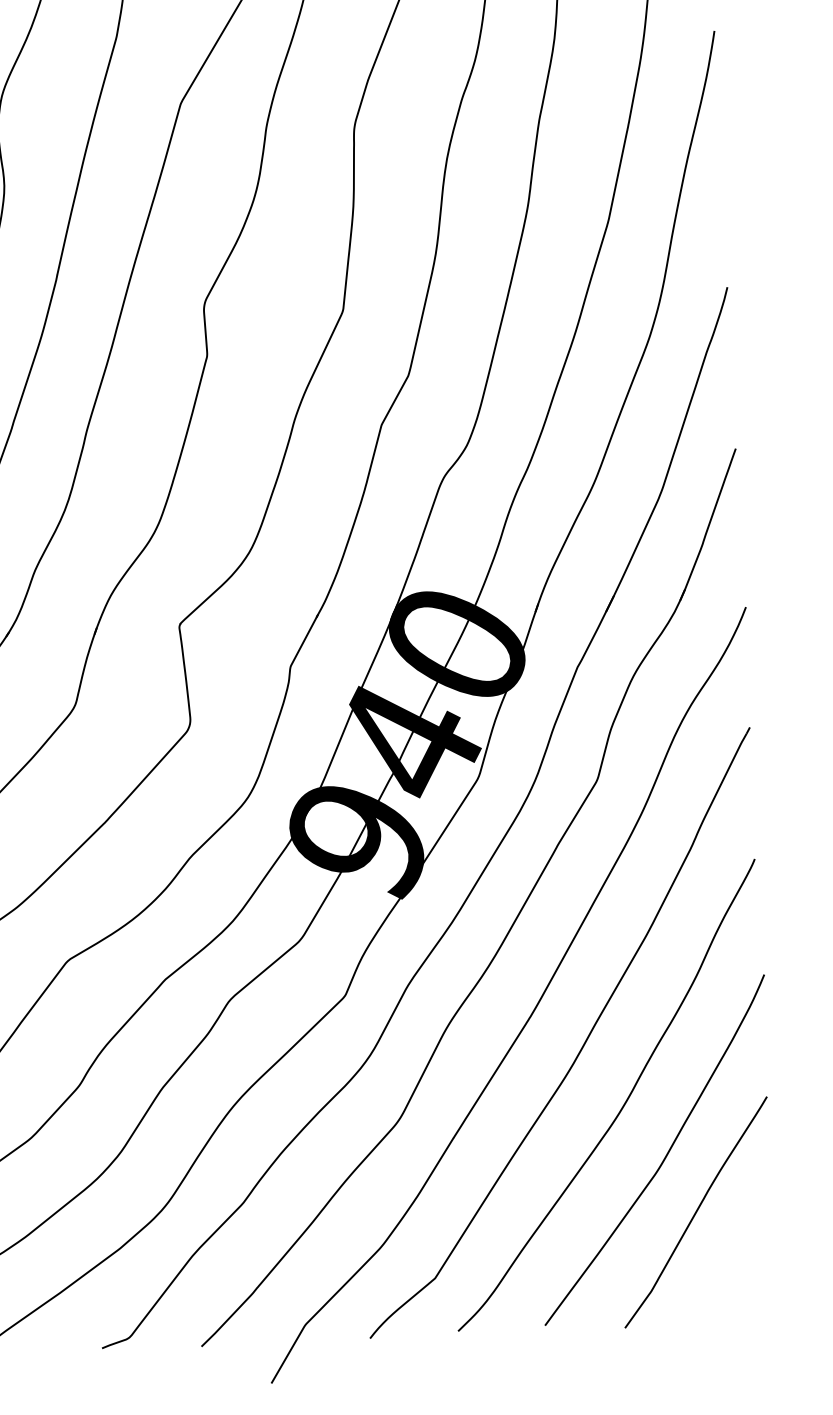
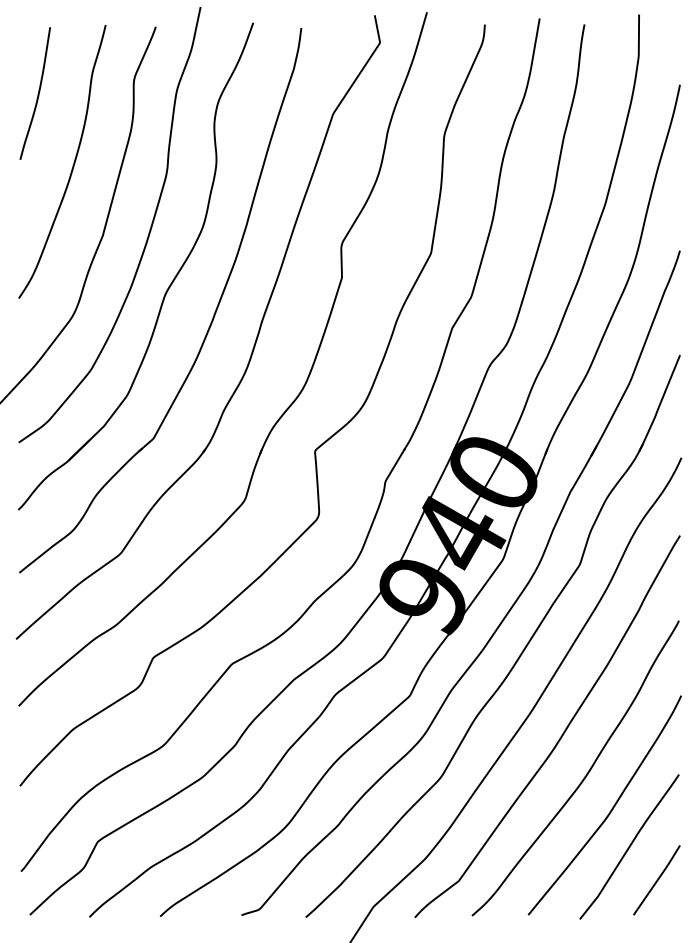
line: (740, 1262) -> (656, 880), added

